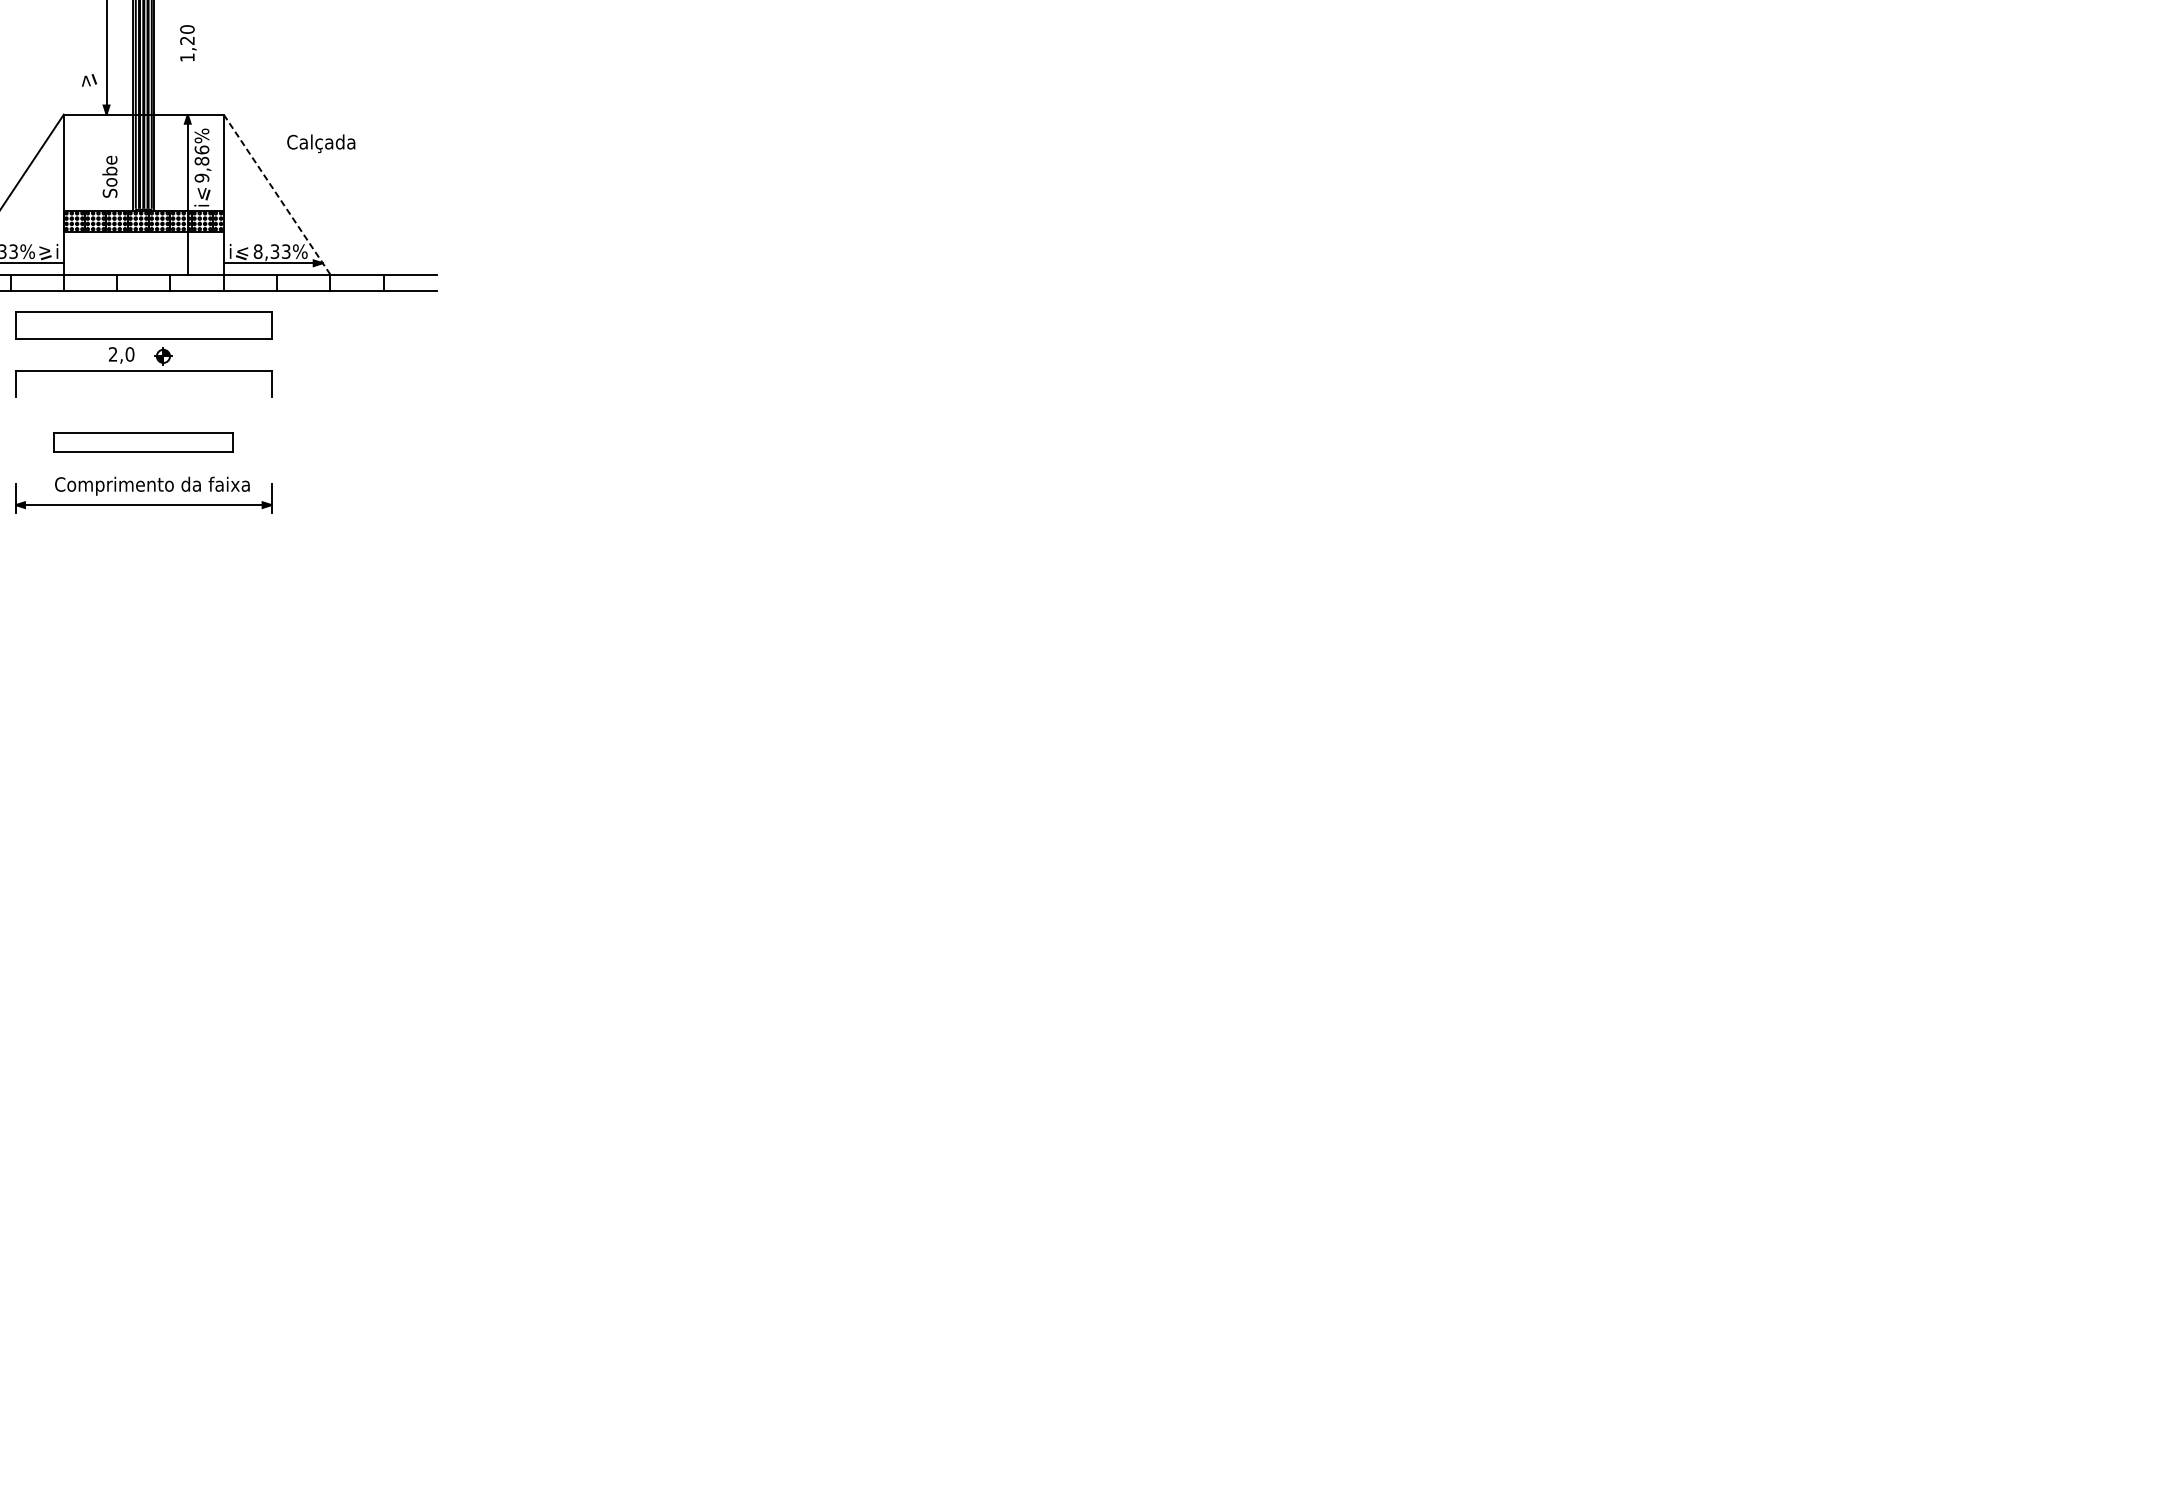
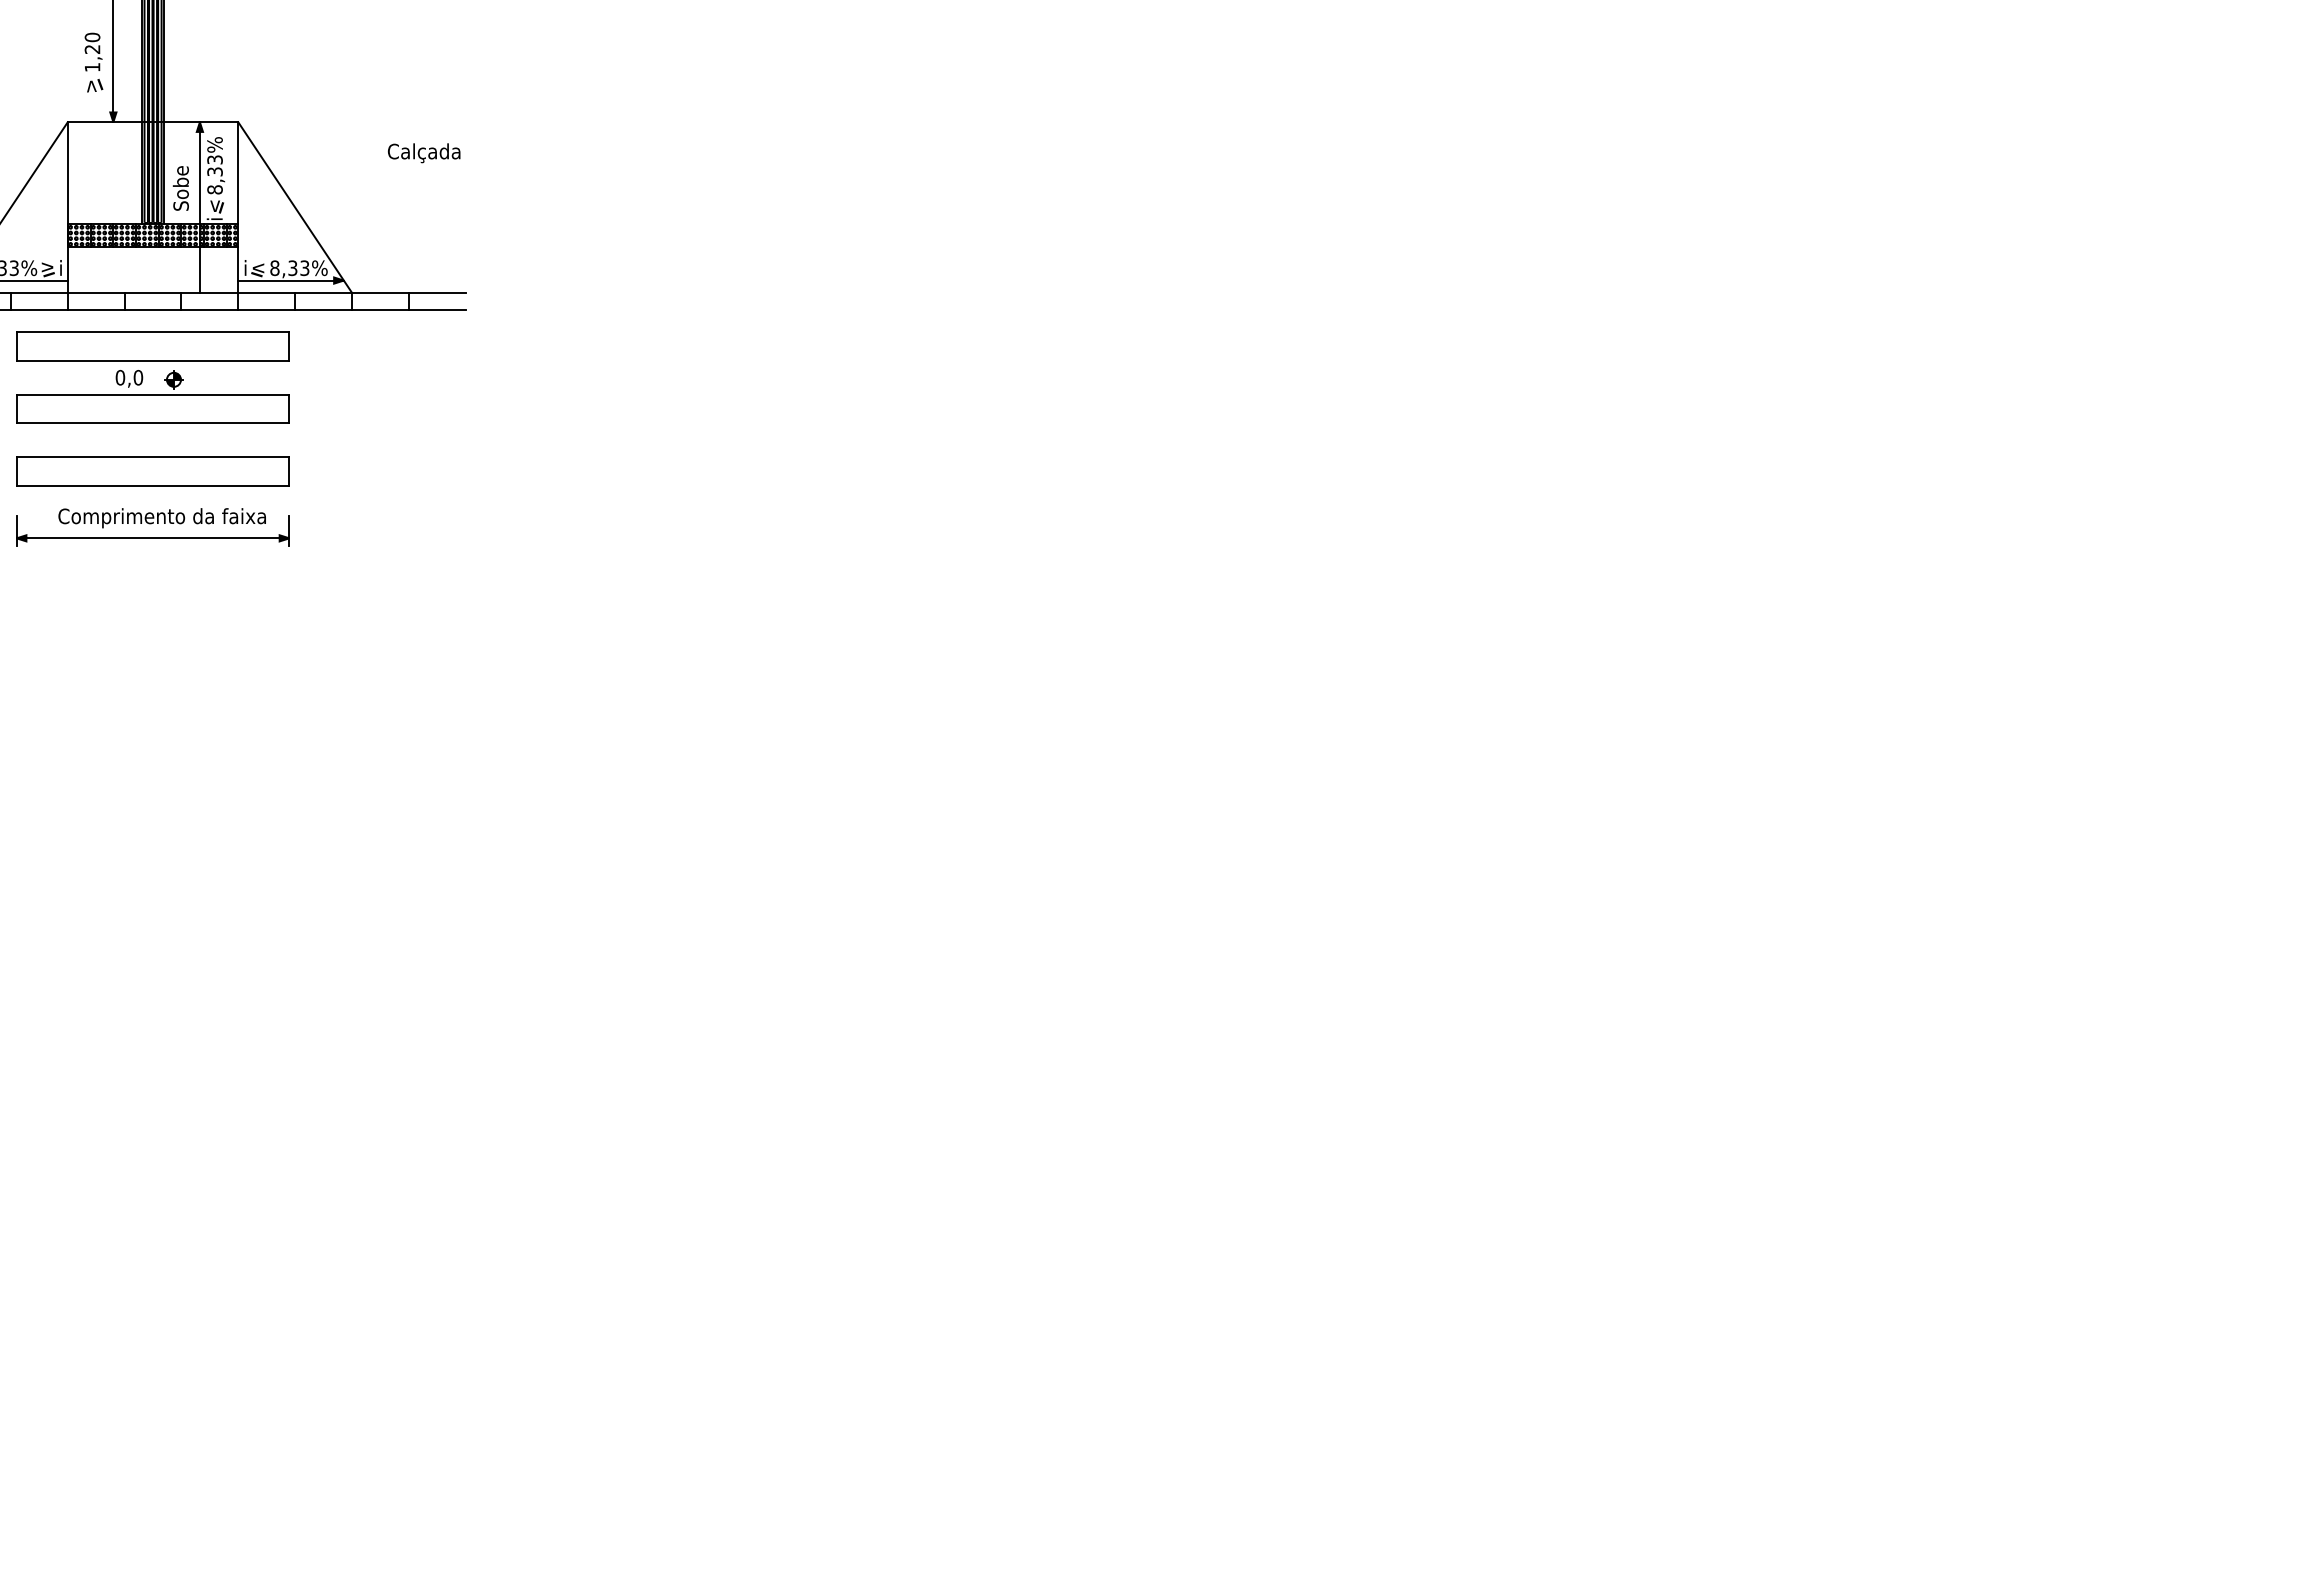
text: (188, 42) -> (93, 51), moved
text: (321, 144) -> (424, 153), moved
text: (201, 163) -> (214, 174), 9,86%%% -> 8,33%%%
text: (109, 176) -> (180, 188), moved
line: (277, 194) -> (295, 207), dashed -> solid
text: (113, 354) -> (120, 377), 2,0 -> 0,0
line: (143, 397) -> (152, 423), added
part: (143, 442) -> (152, 471), size x1.43

